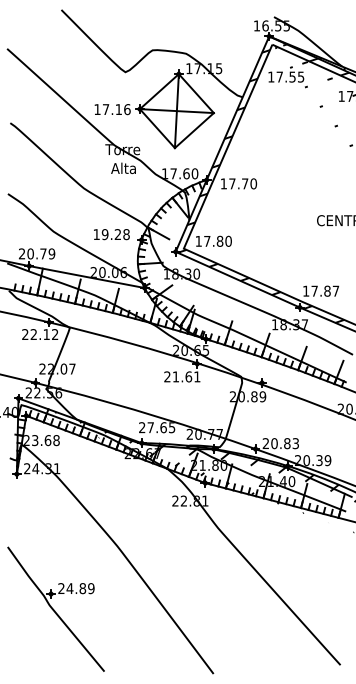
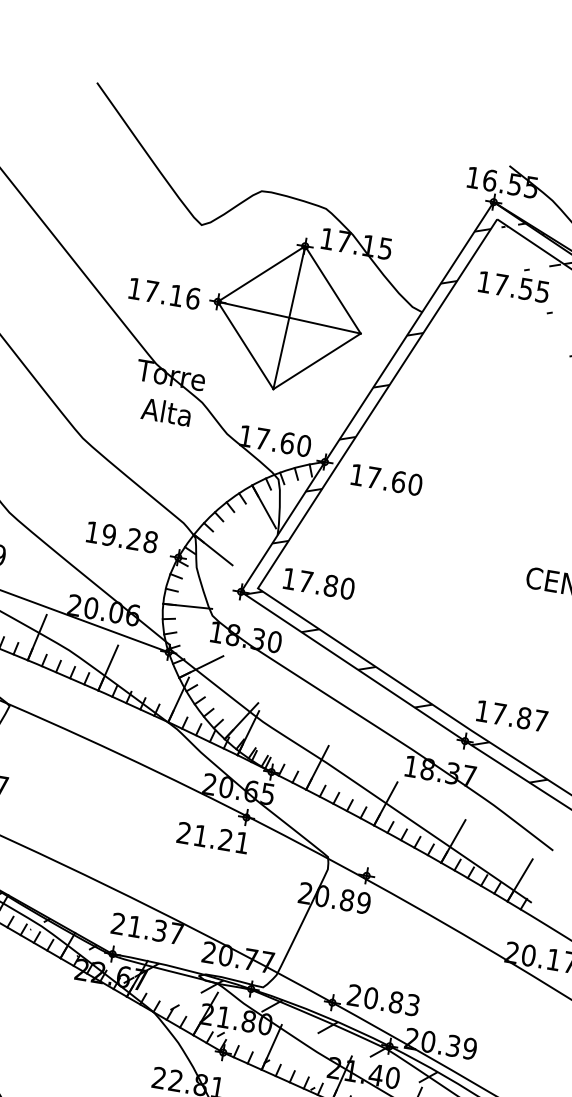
text: (245, 183) -> (399, 481), 17.70 -> 17.60
text: (188, 376) -> (225, 839), 21.61 -> 21.21
text: (161, 427) -> (155, 929), 27.65 -> 21.37

